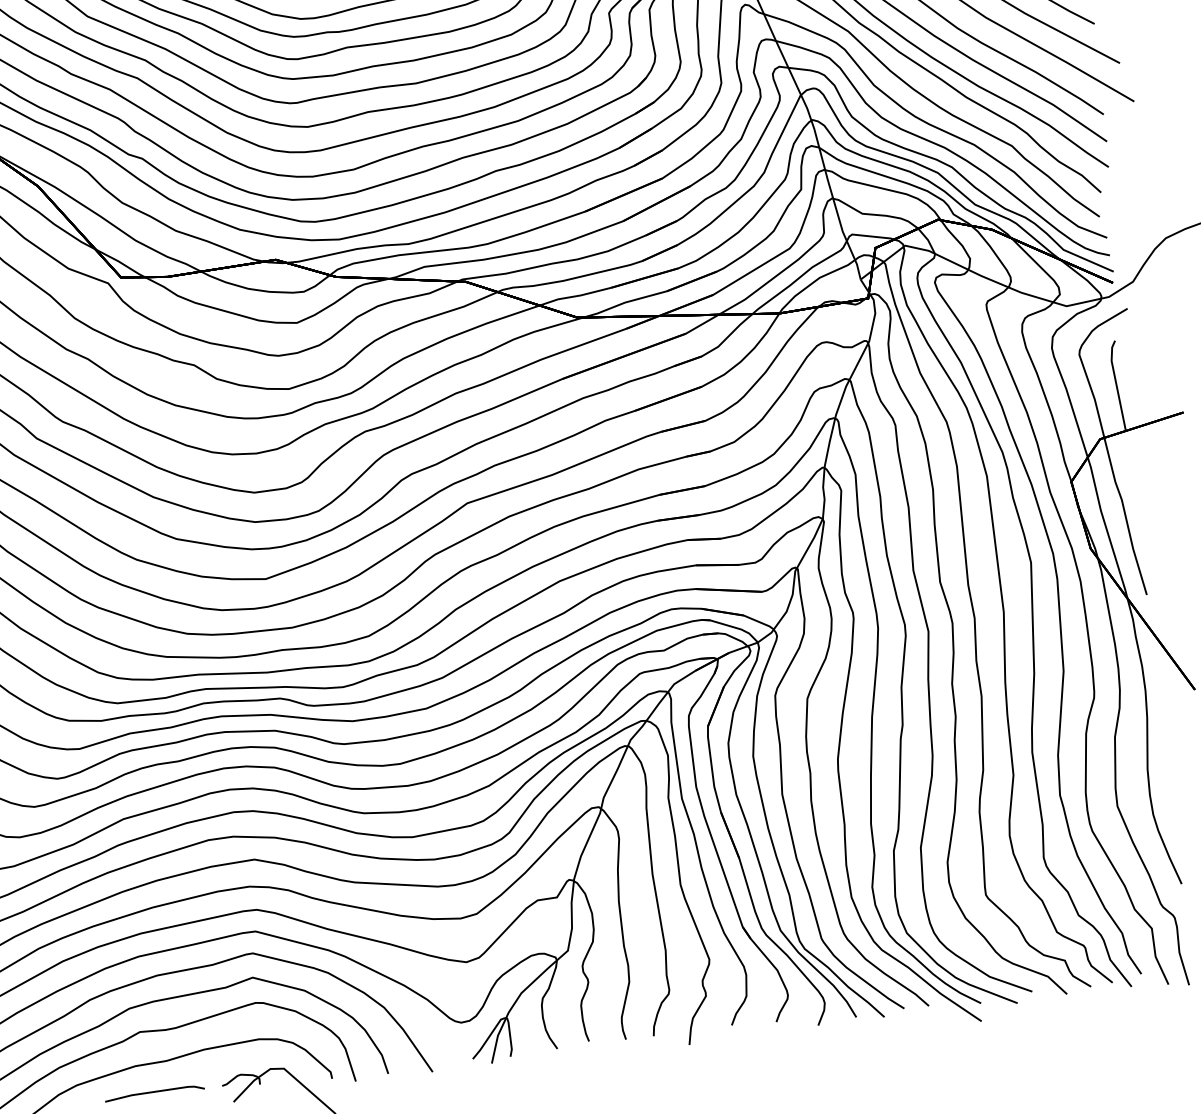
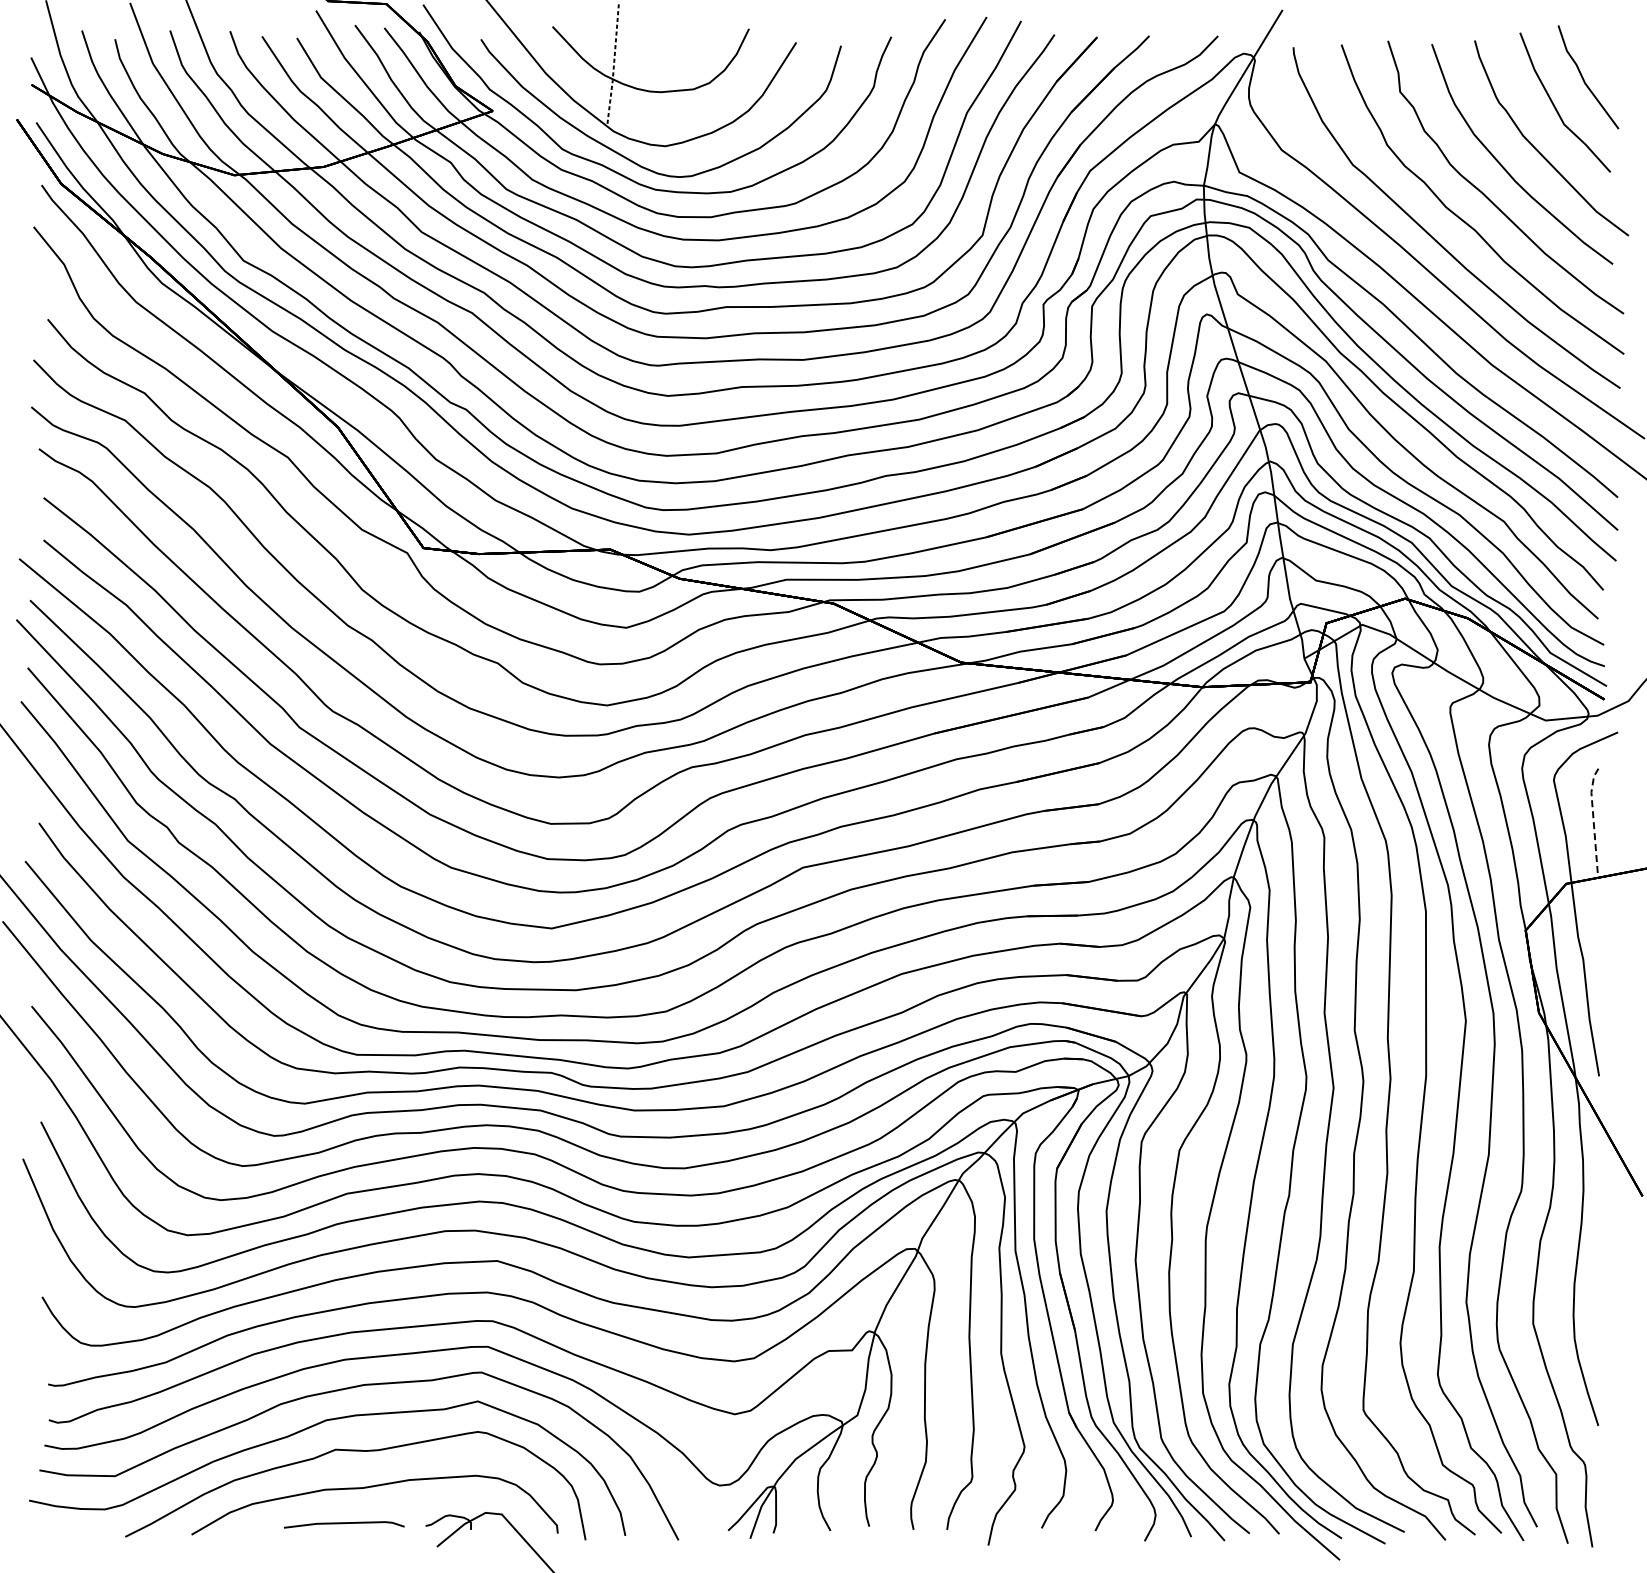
line: (1116, 384) -> (1593, 821), solid -> dashed

